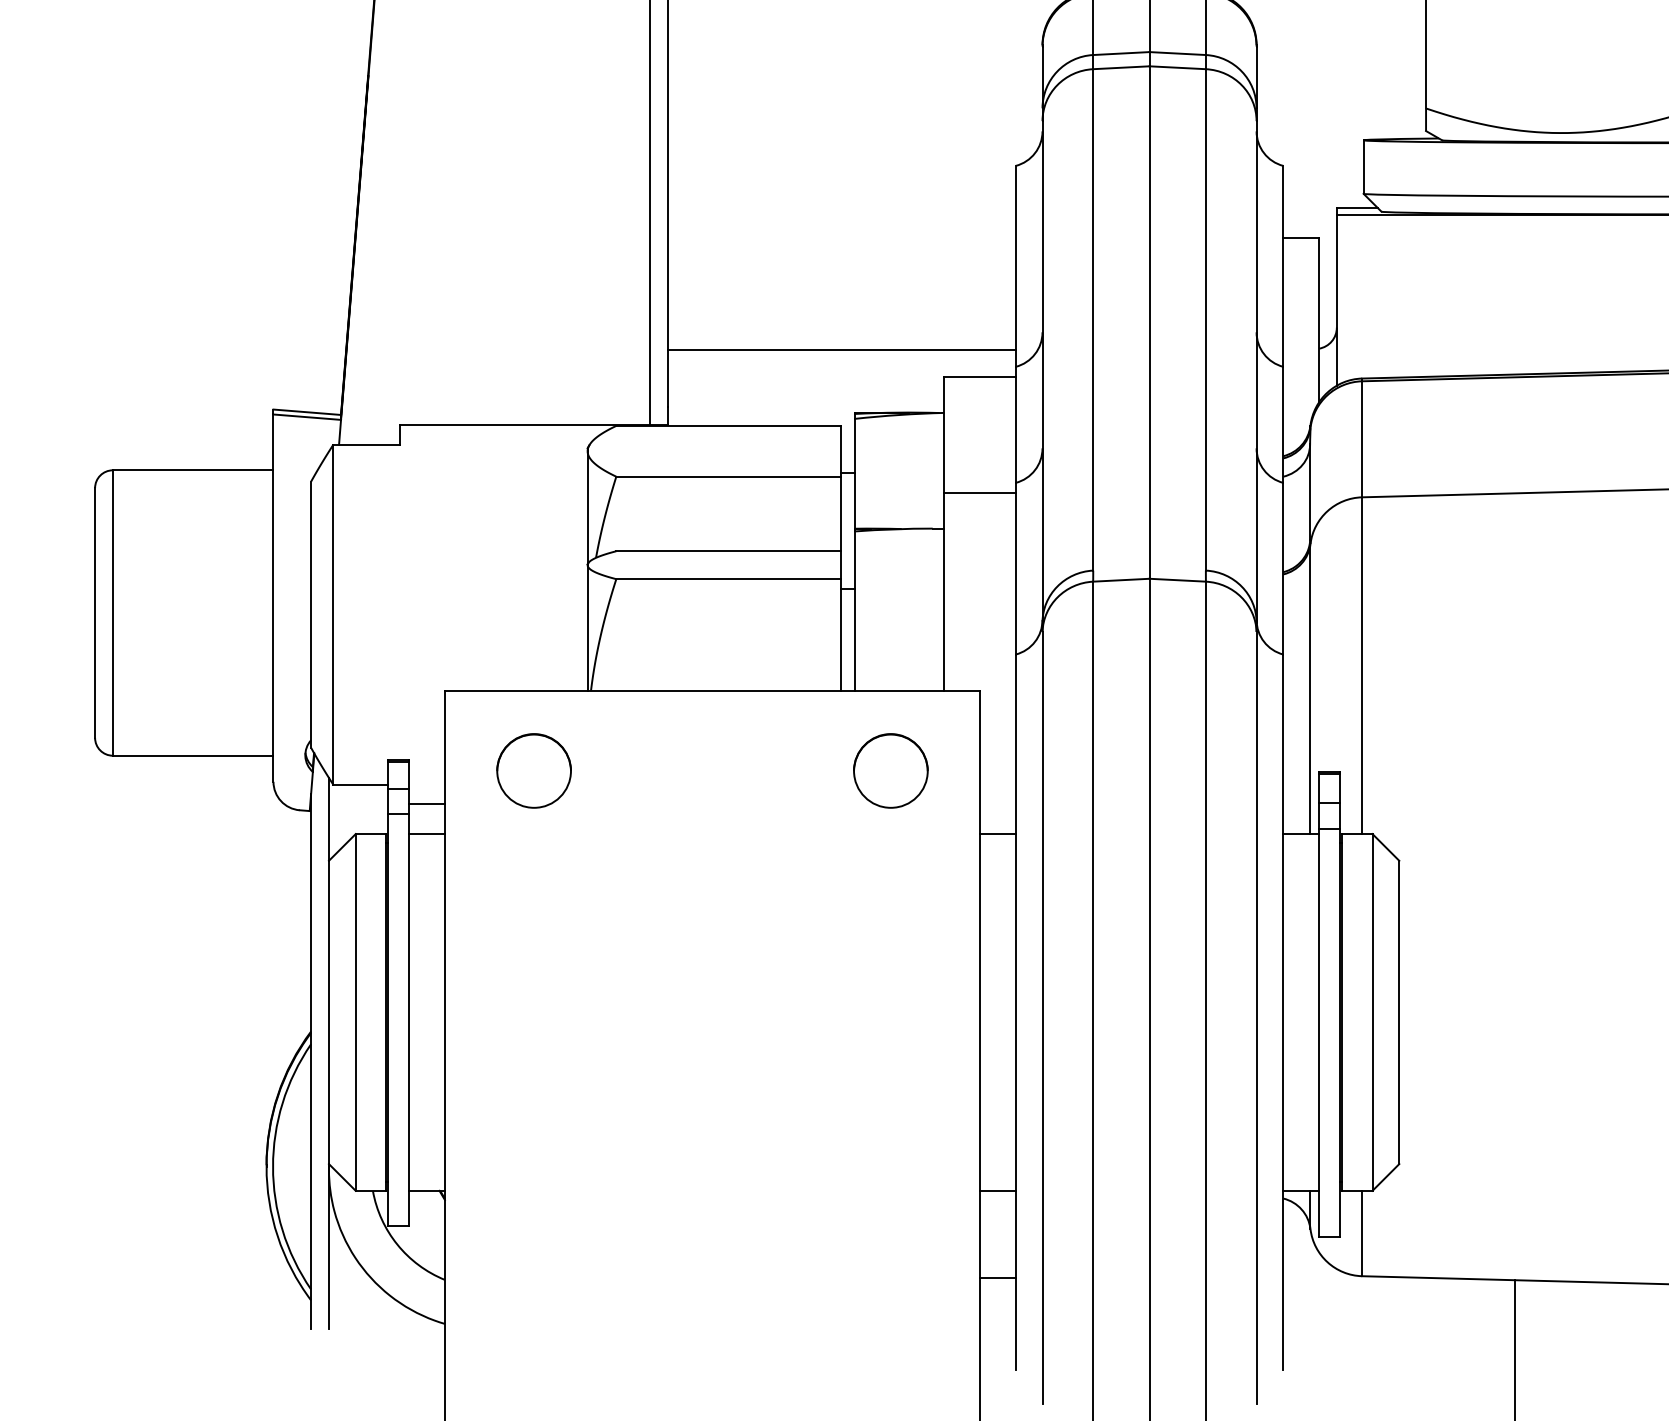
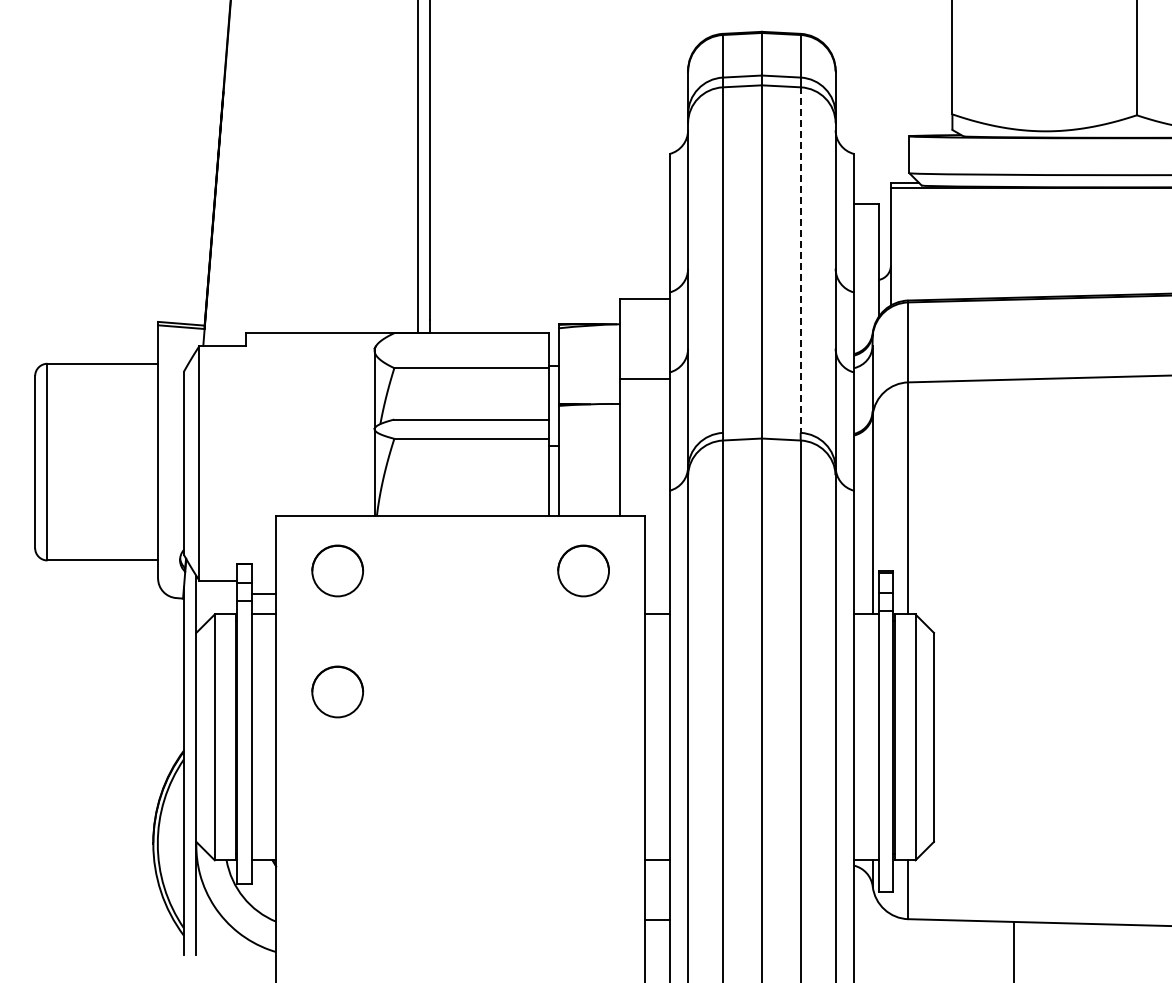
line: (1205, 320) -> (800, 260), solid -> dashed
line: (841, 349) -> (549, 280), removed
part: (533, 945) -> (337, 691), added

